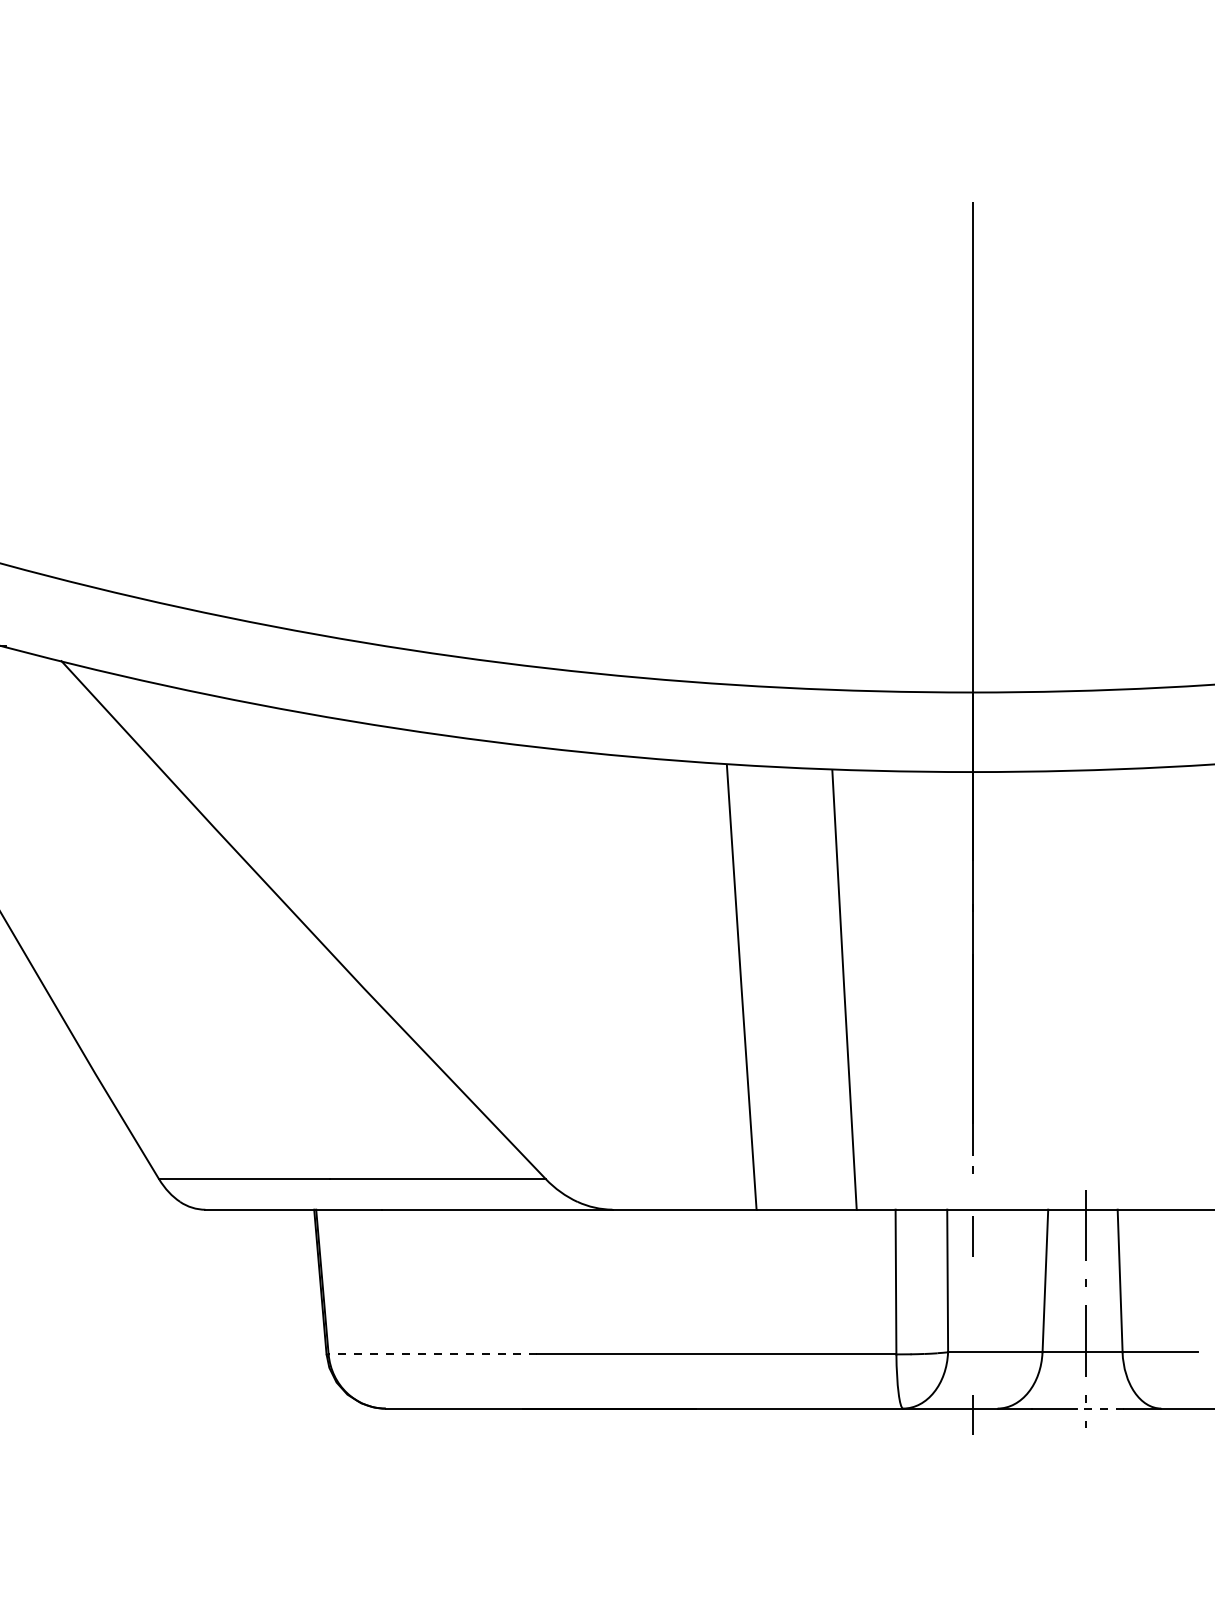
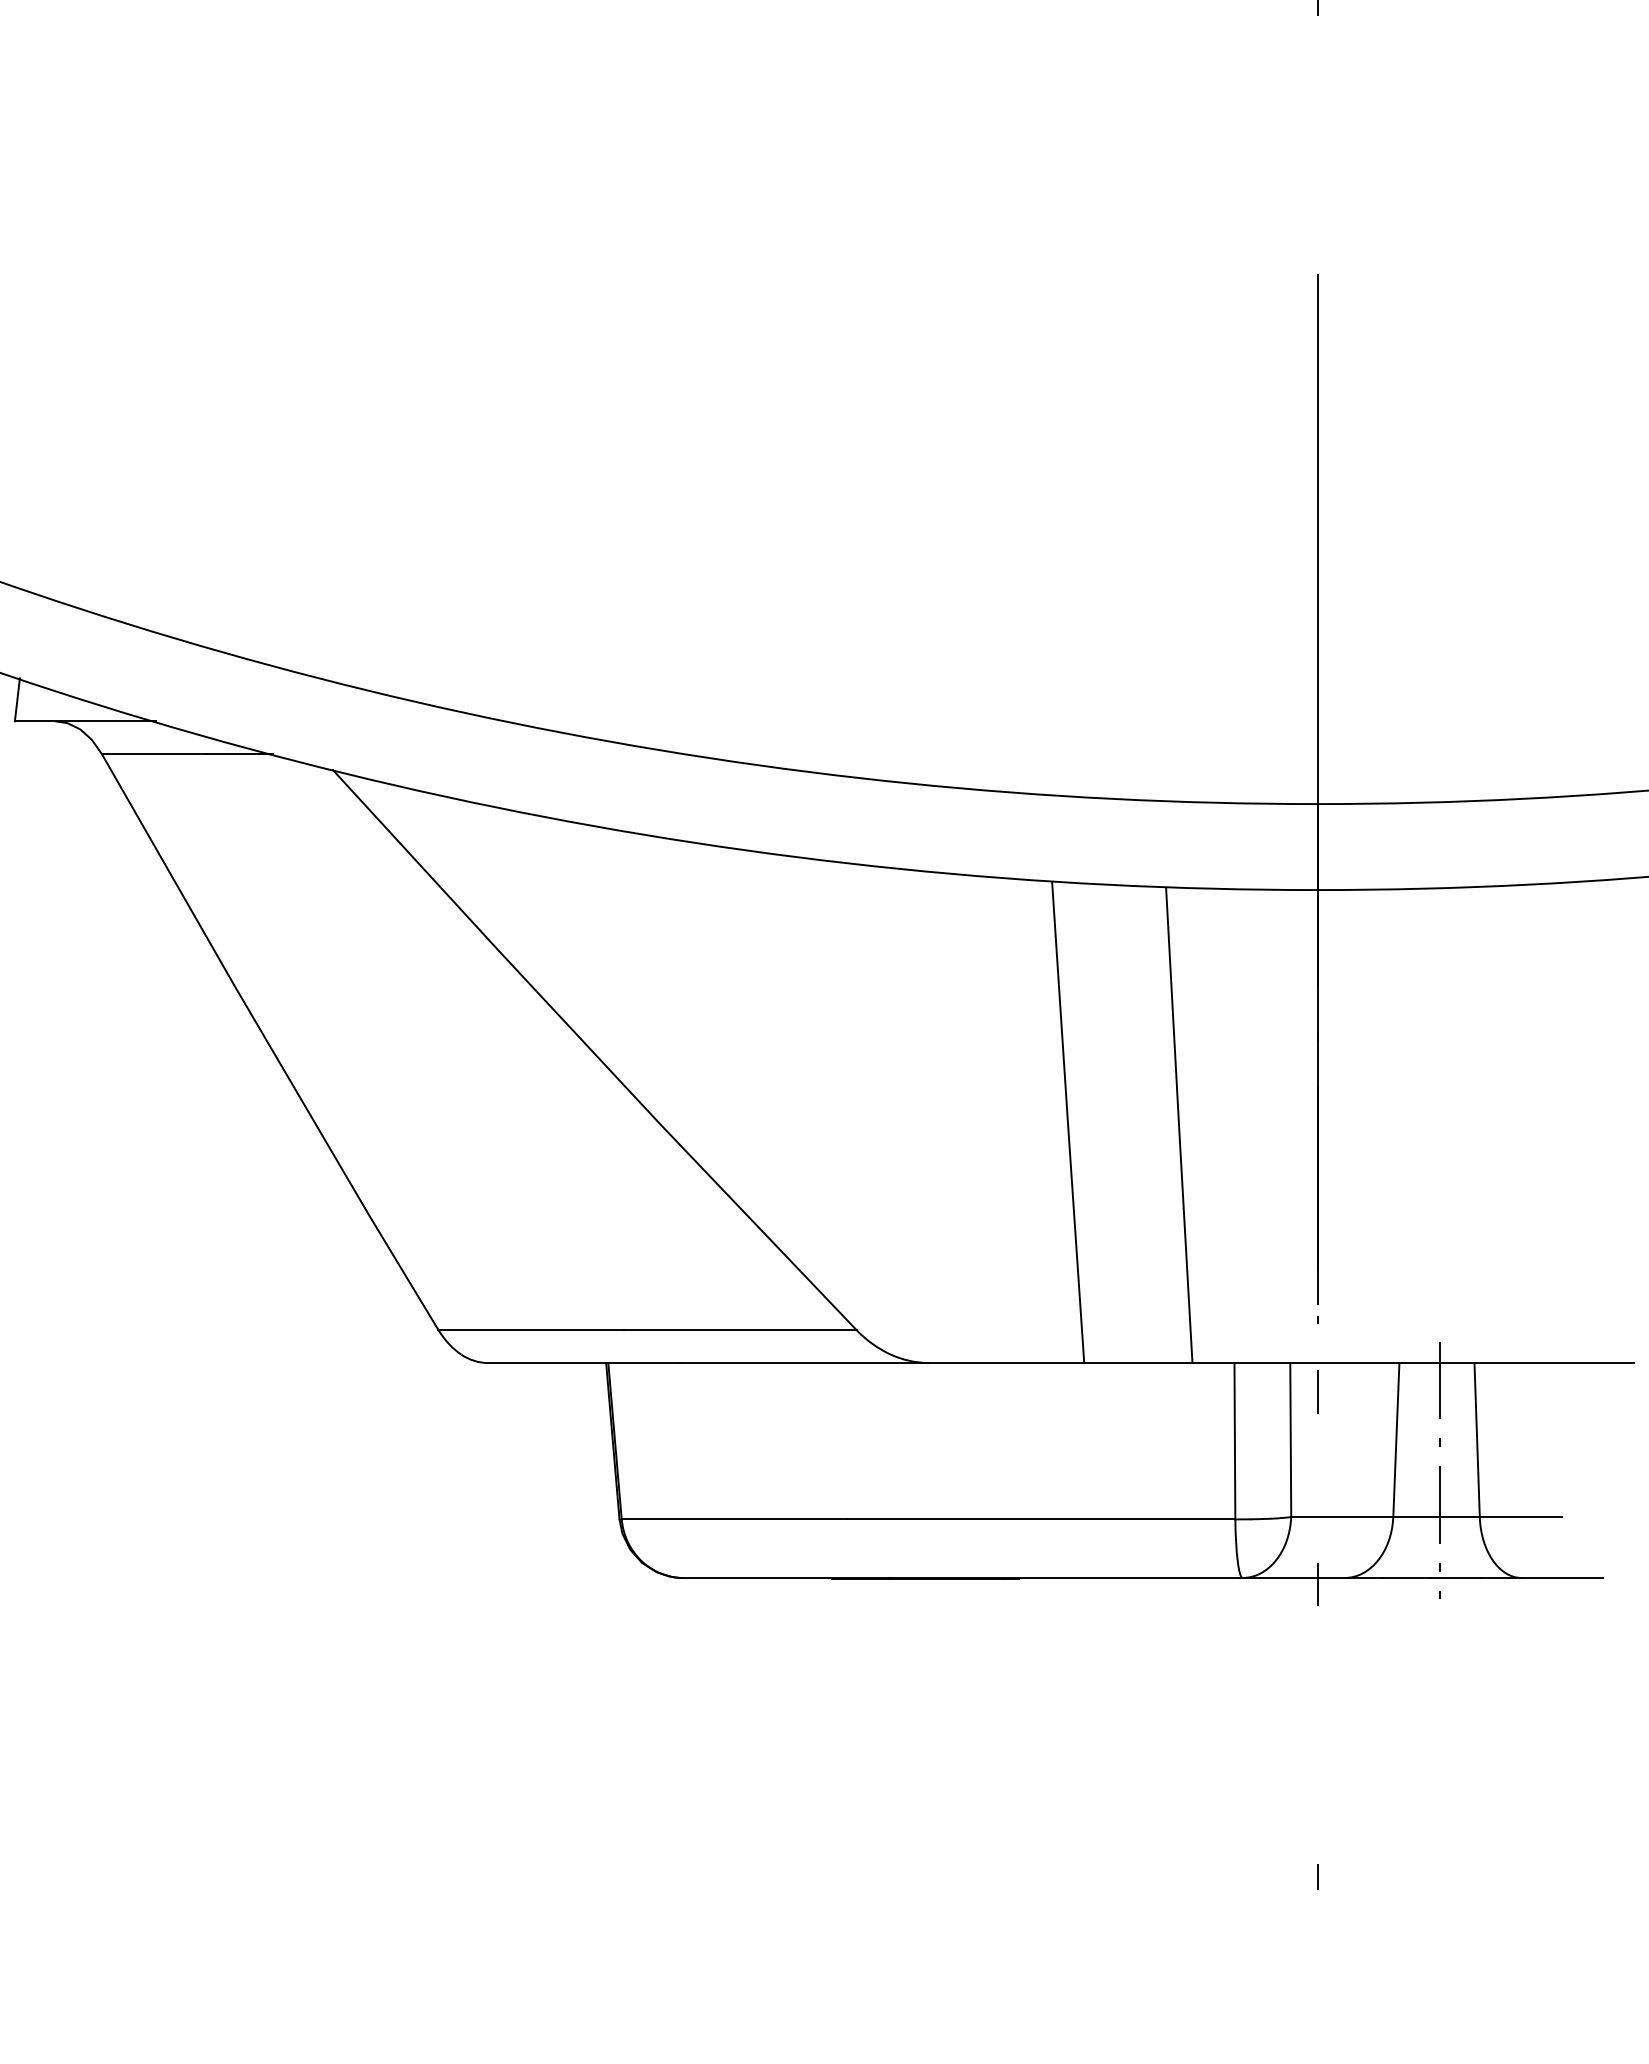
line: (432, 1354) -> (734, 1519), dashed -> solid
line: (1100, 1408) -> (1455, 1577), dashed -> solid

